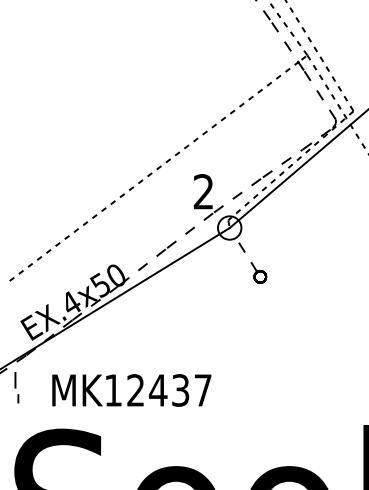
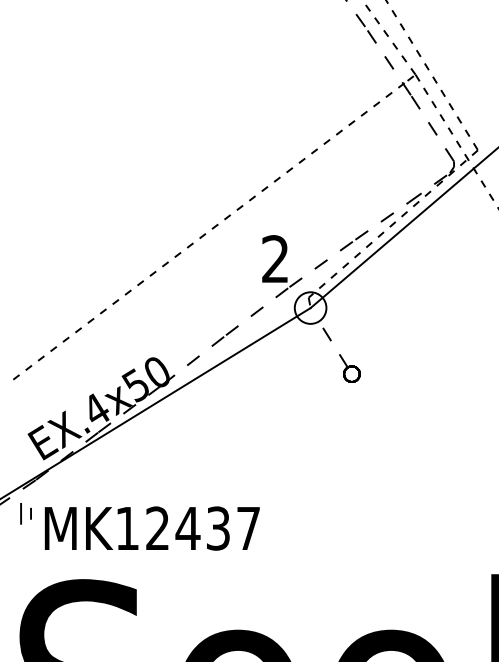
text: (131, 390) -> (151, 528), moved
line: (17, 398) -> (30, 513), moved

